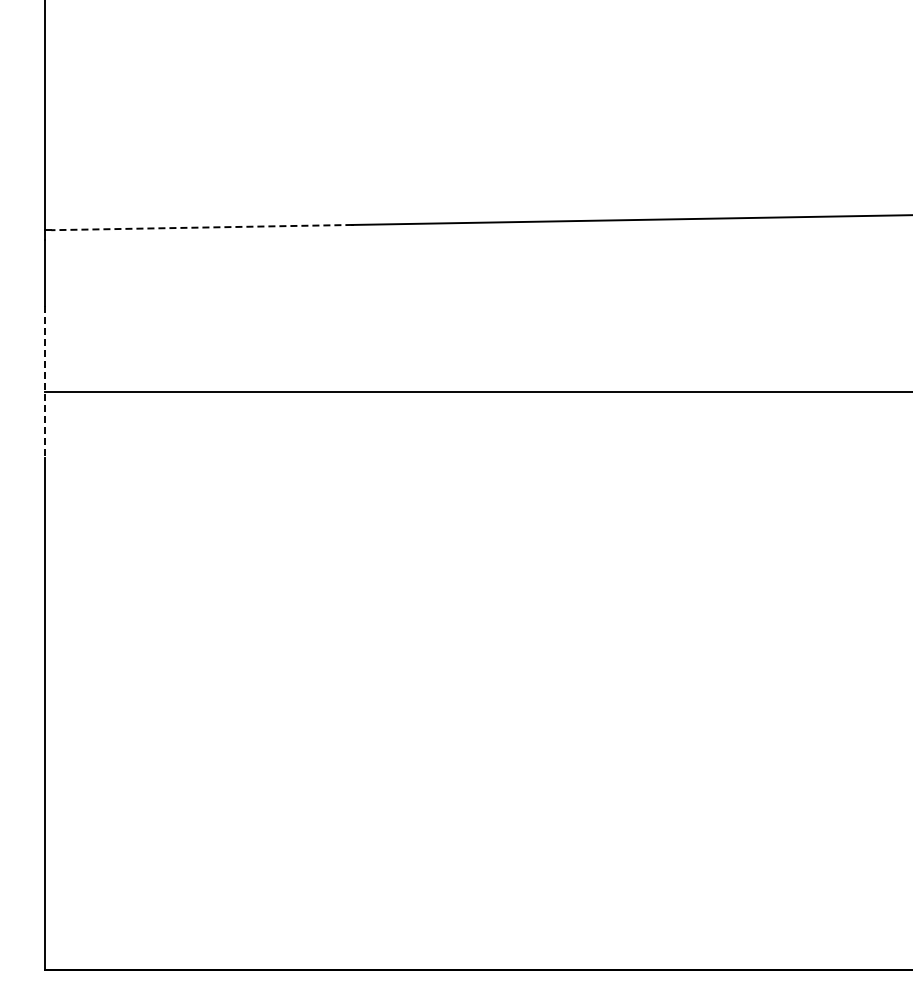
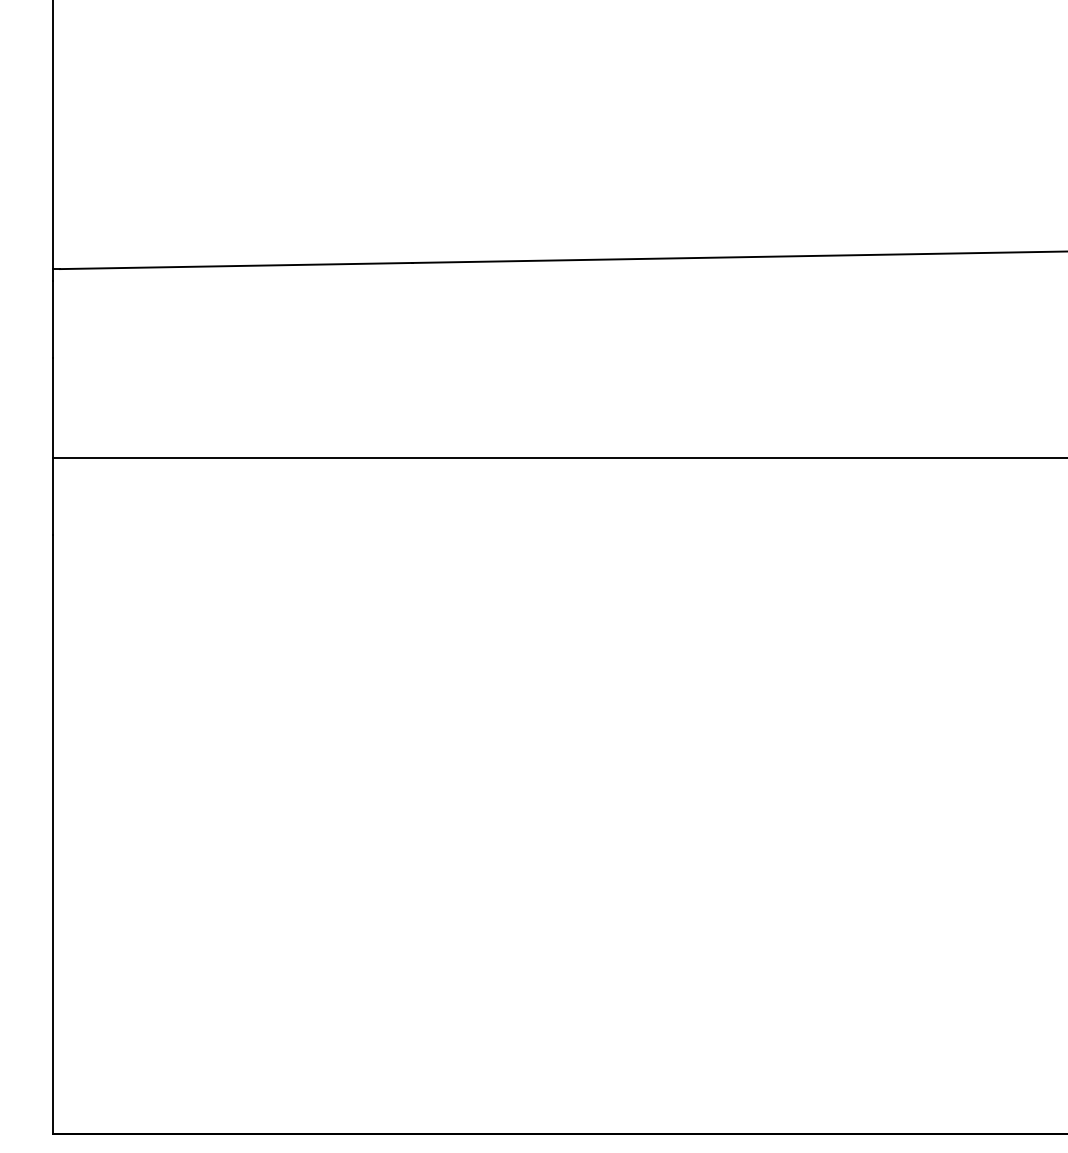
line: (201, 227) -> (235, 265), dashed -> solid
line: (45, 381) -> (53, 446), dashed -> solid

